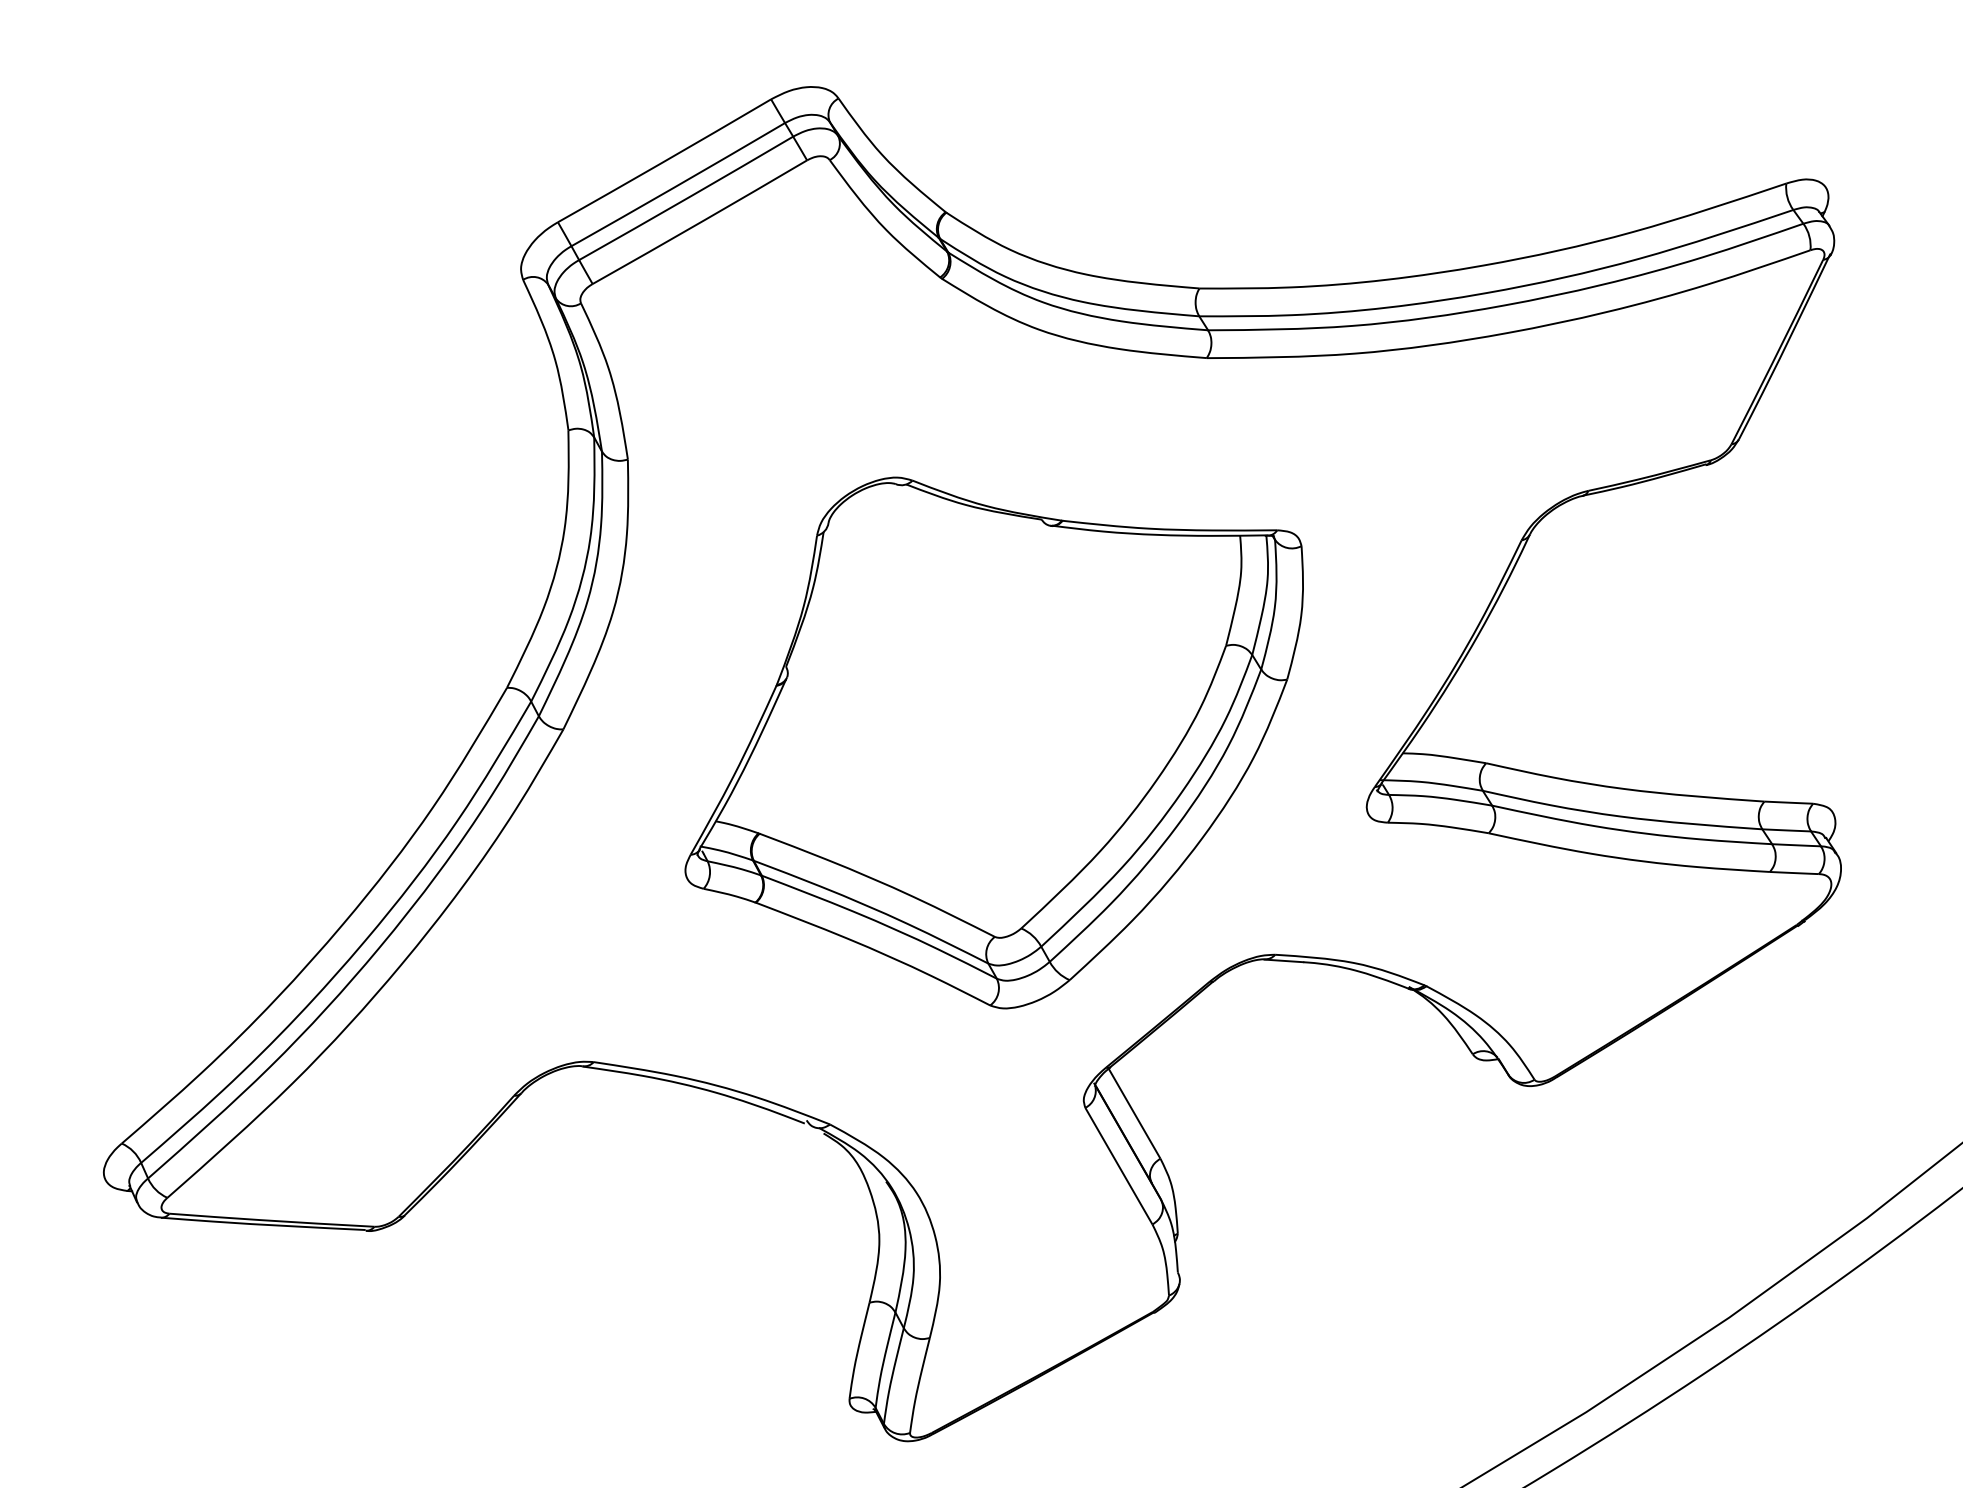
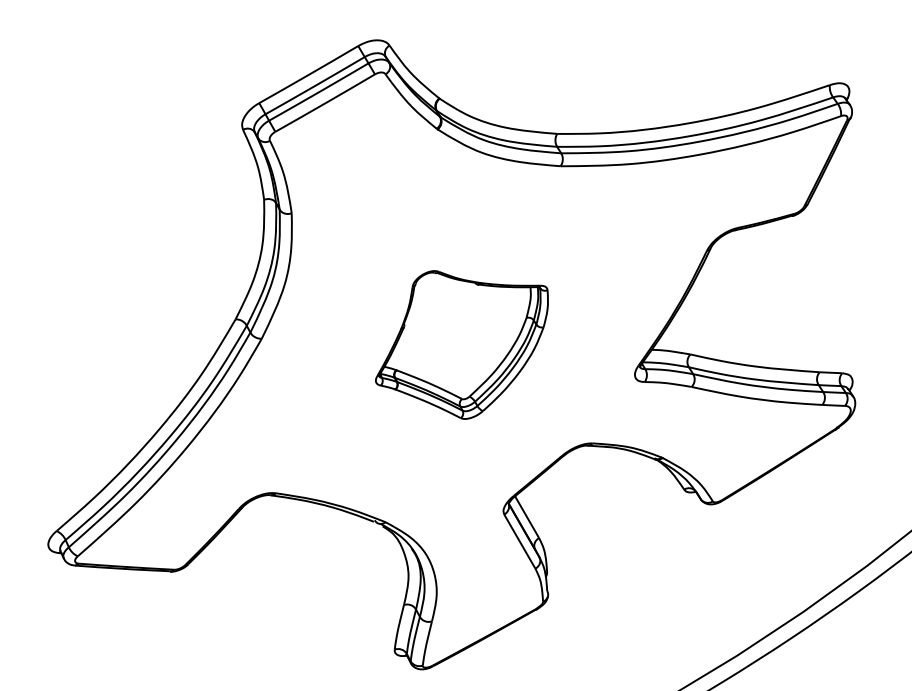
part: (993, 741) -> (461, 344), size x0.6

